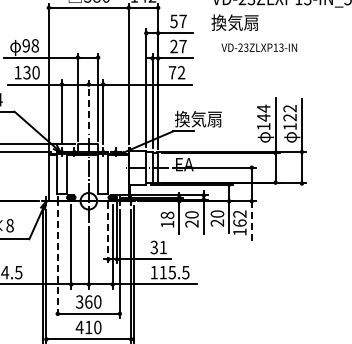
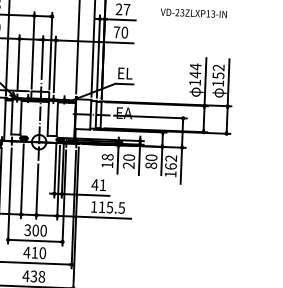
text: (181, 72) -> (124, 32), 72 -> 70
line: (88, 104) -> (42, 57), dashed -> solid
text: (289, 117) -> (217, 75), 122 -> 152
text: (197, 118) -> (137, 73), 換気扇 -> EL
line: (251, 221) -> (181, 165), dashed -> solid
text: (217, 222) -> (151, 165), 20 -> 80
line: (108, 232) -> (55, 170), dashed -> solid
text: (154, 247) -> (95, 184), 31 -> 41
line: (57, 264) -> (9, 196), dashed -> solid
text: (88, 301) -> (35, 230), 360 -> 300

